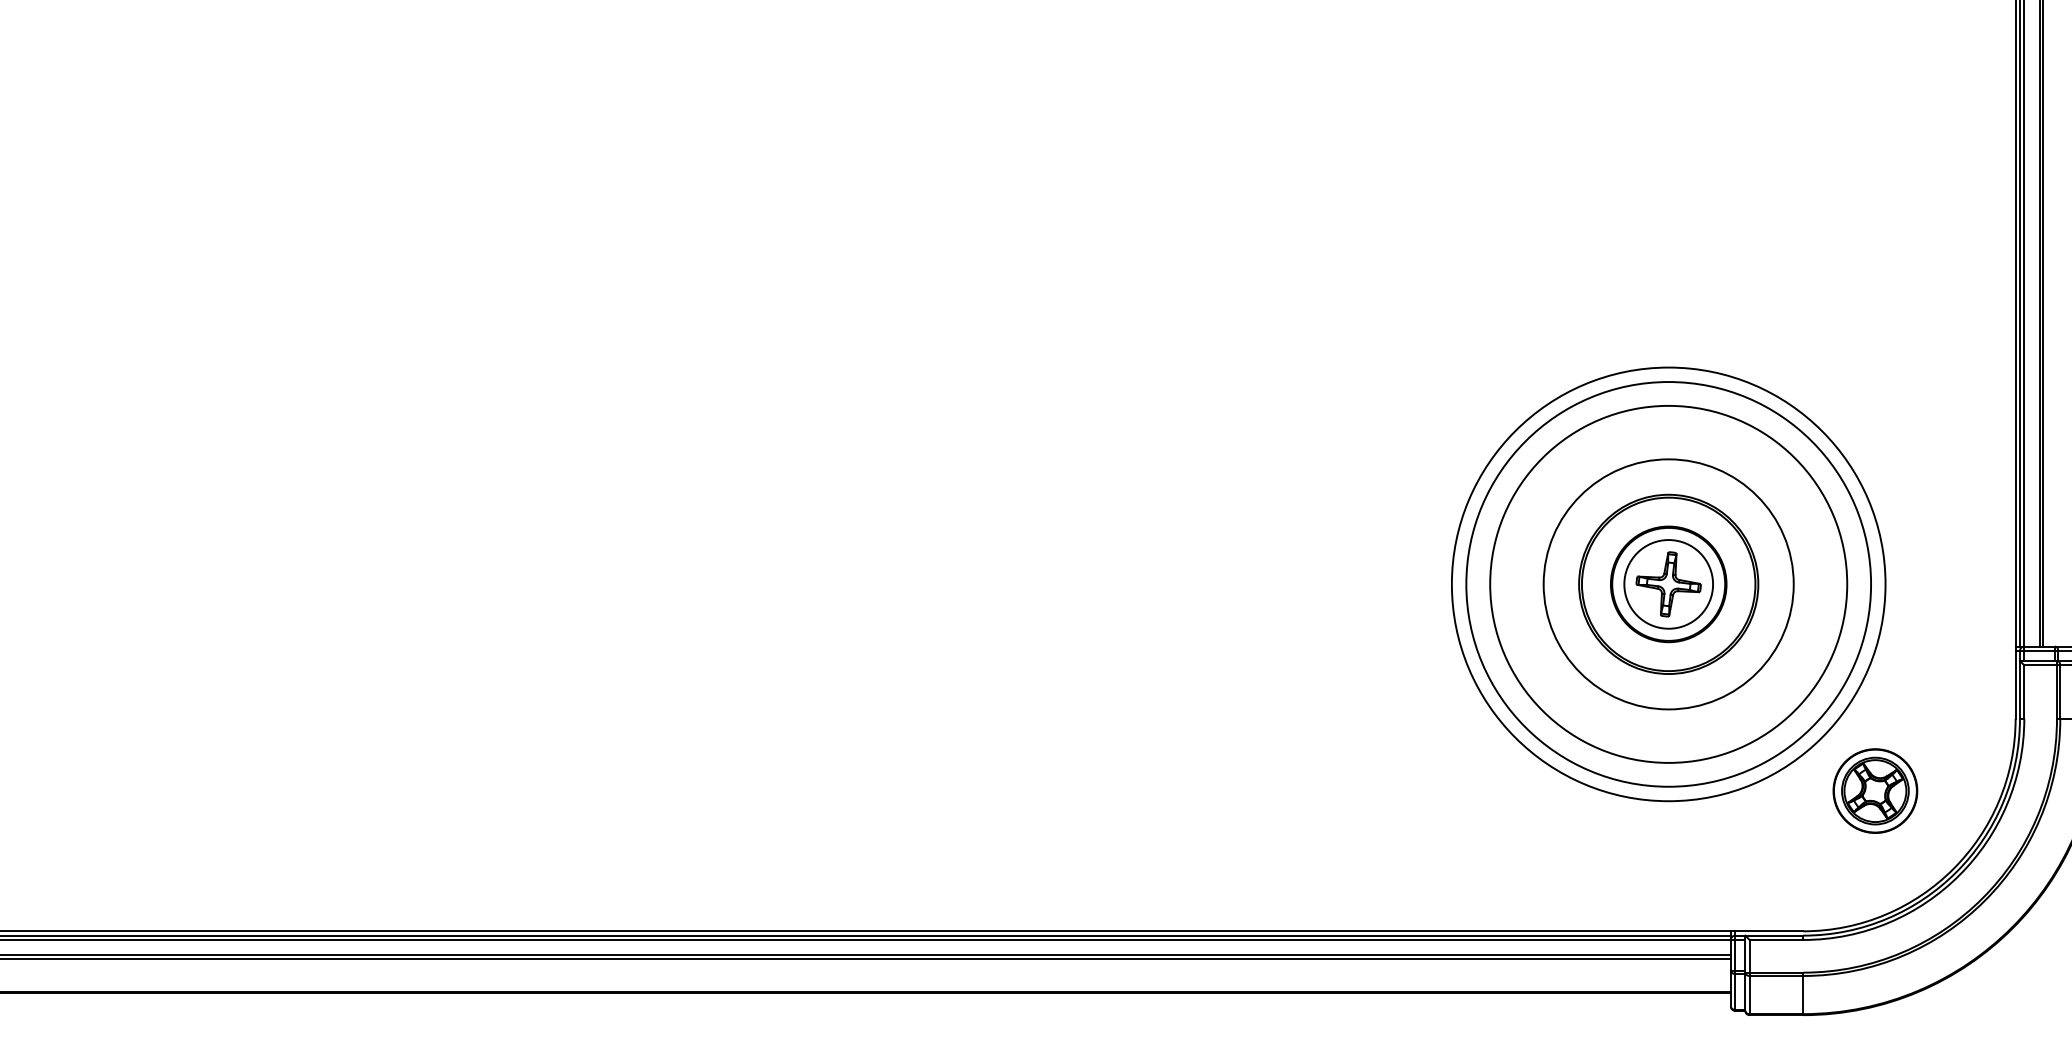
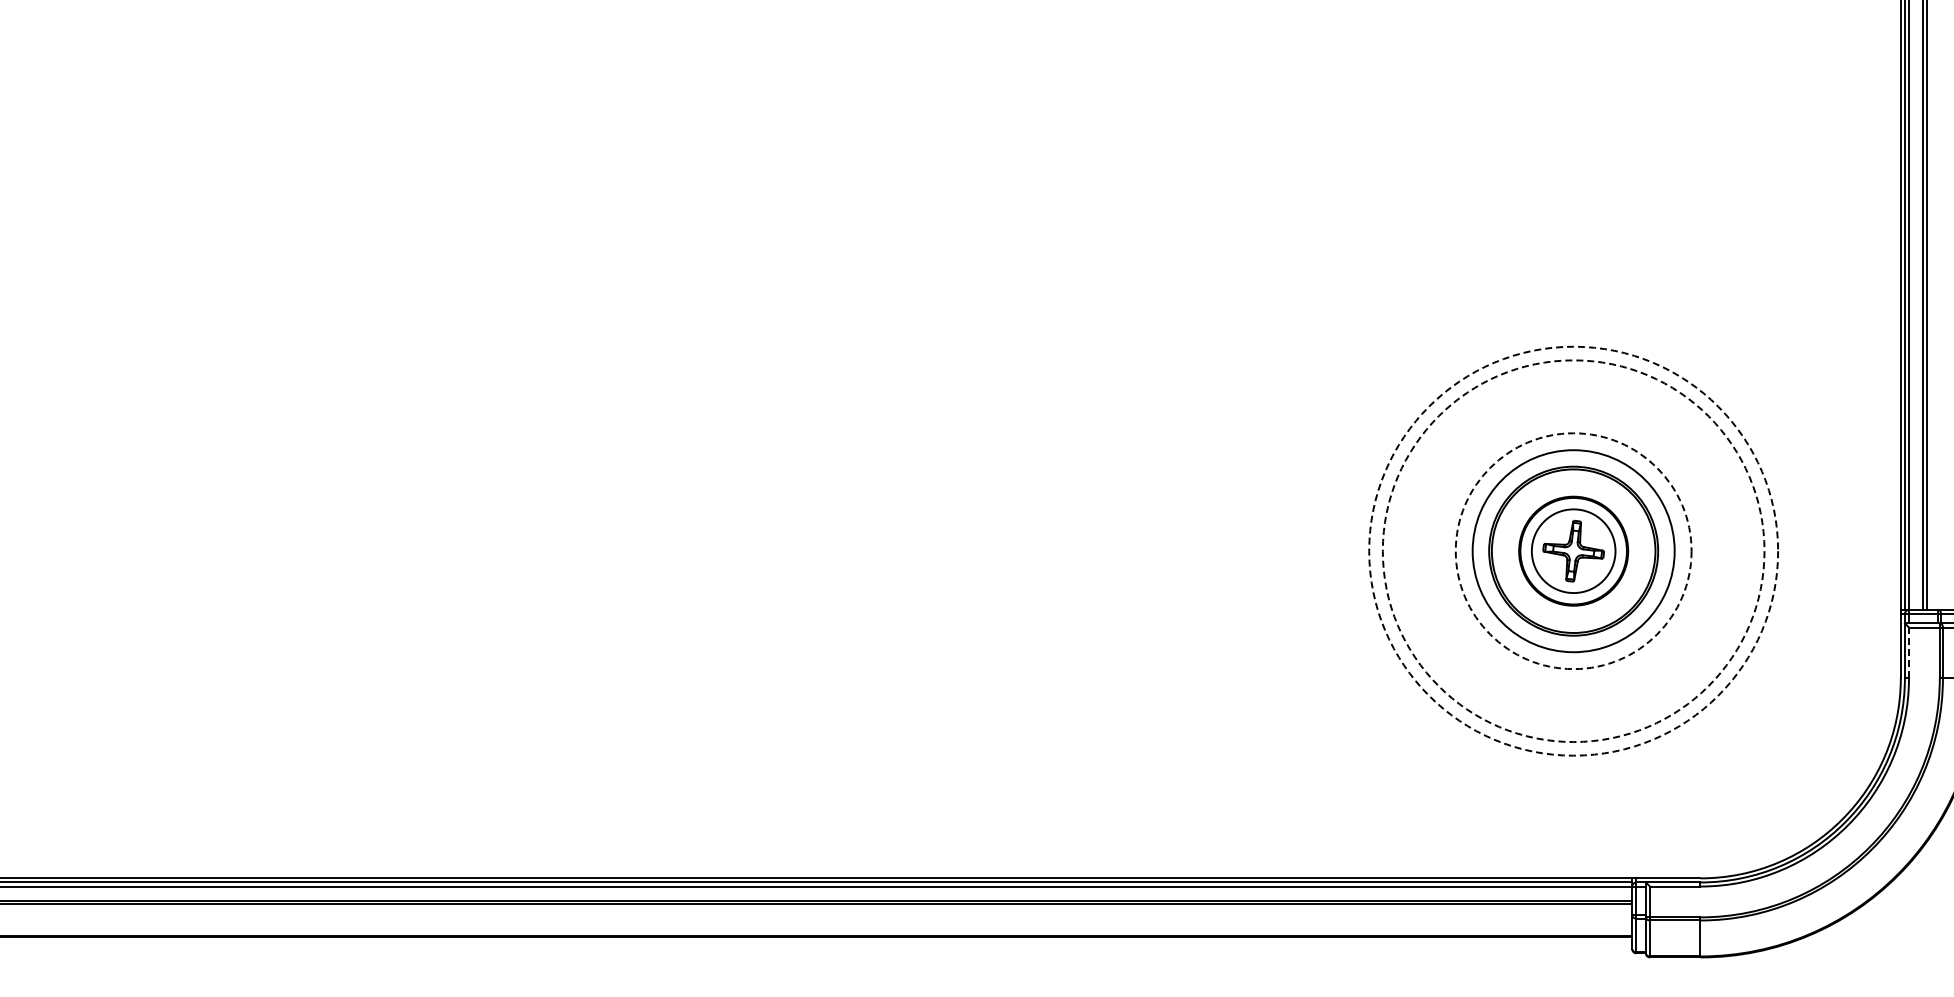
circle: (1668, 583) -> (1573, 550), size x0.6
circle: (1668, 583) -> (1573, 550), solid -> dashed
circle: (1668, 584) -> (1573, 551), solid -> dashed
circle: (1668, 584) -> (1573, 551), solid -> dashed
line: (2024, 691) -> (1909, 652), solid -> dashed
part: (1875, 790) -> (1768, 745), removed

